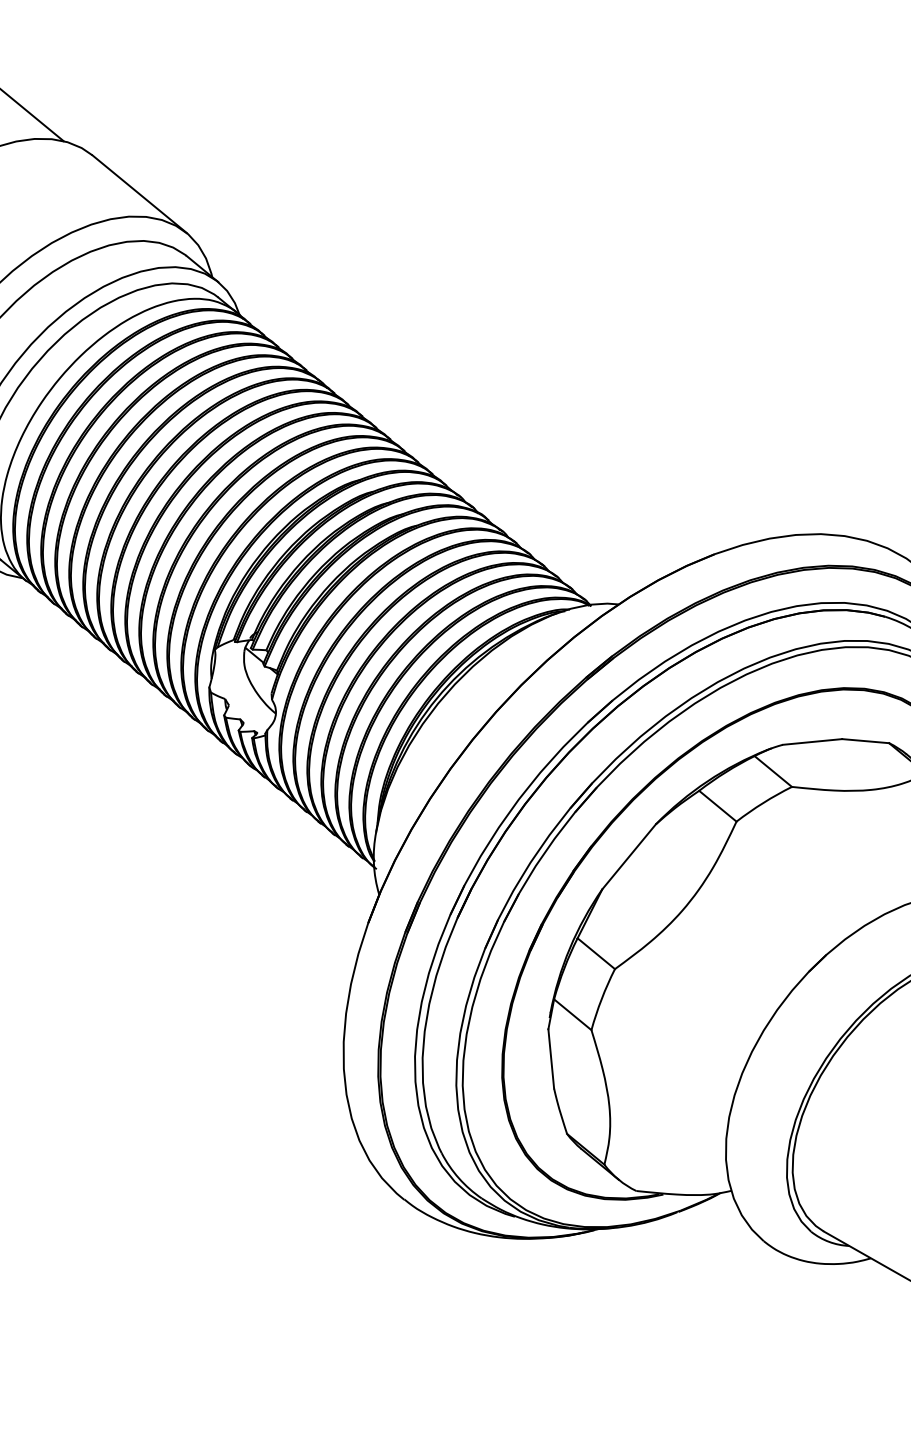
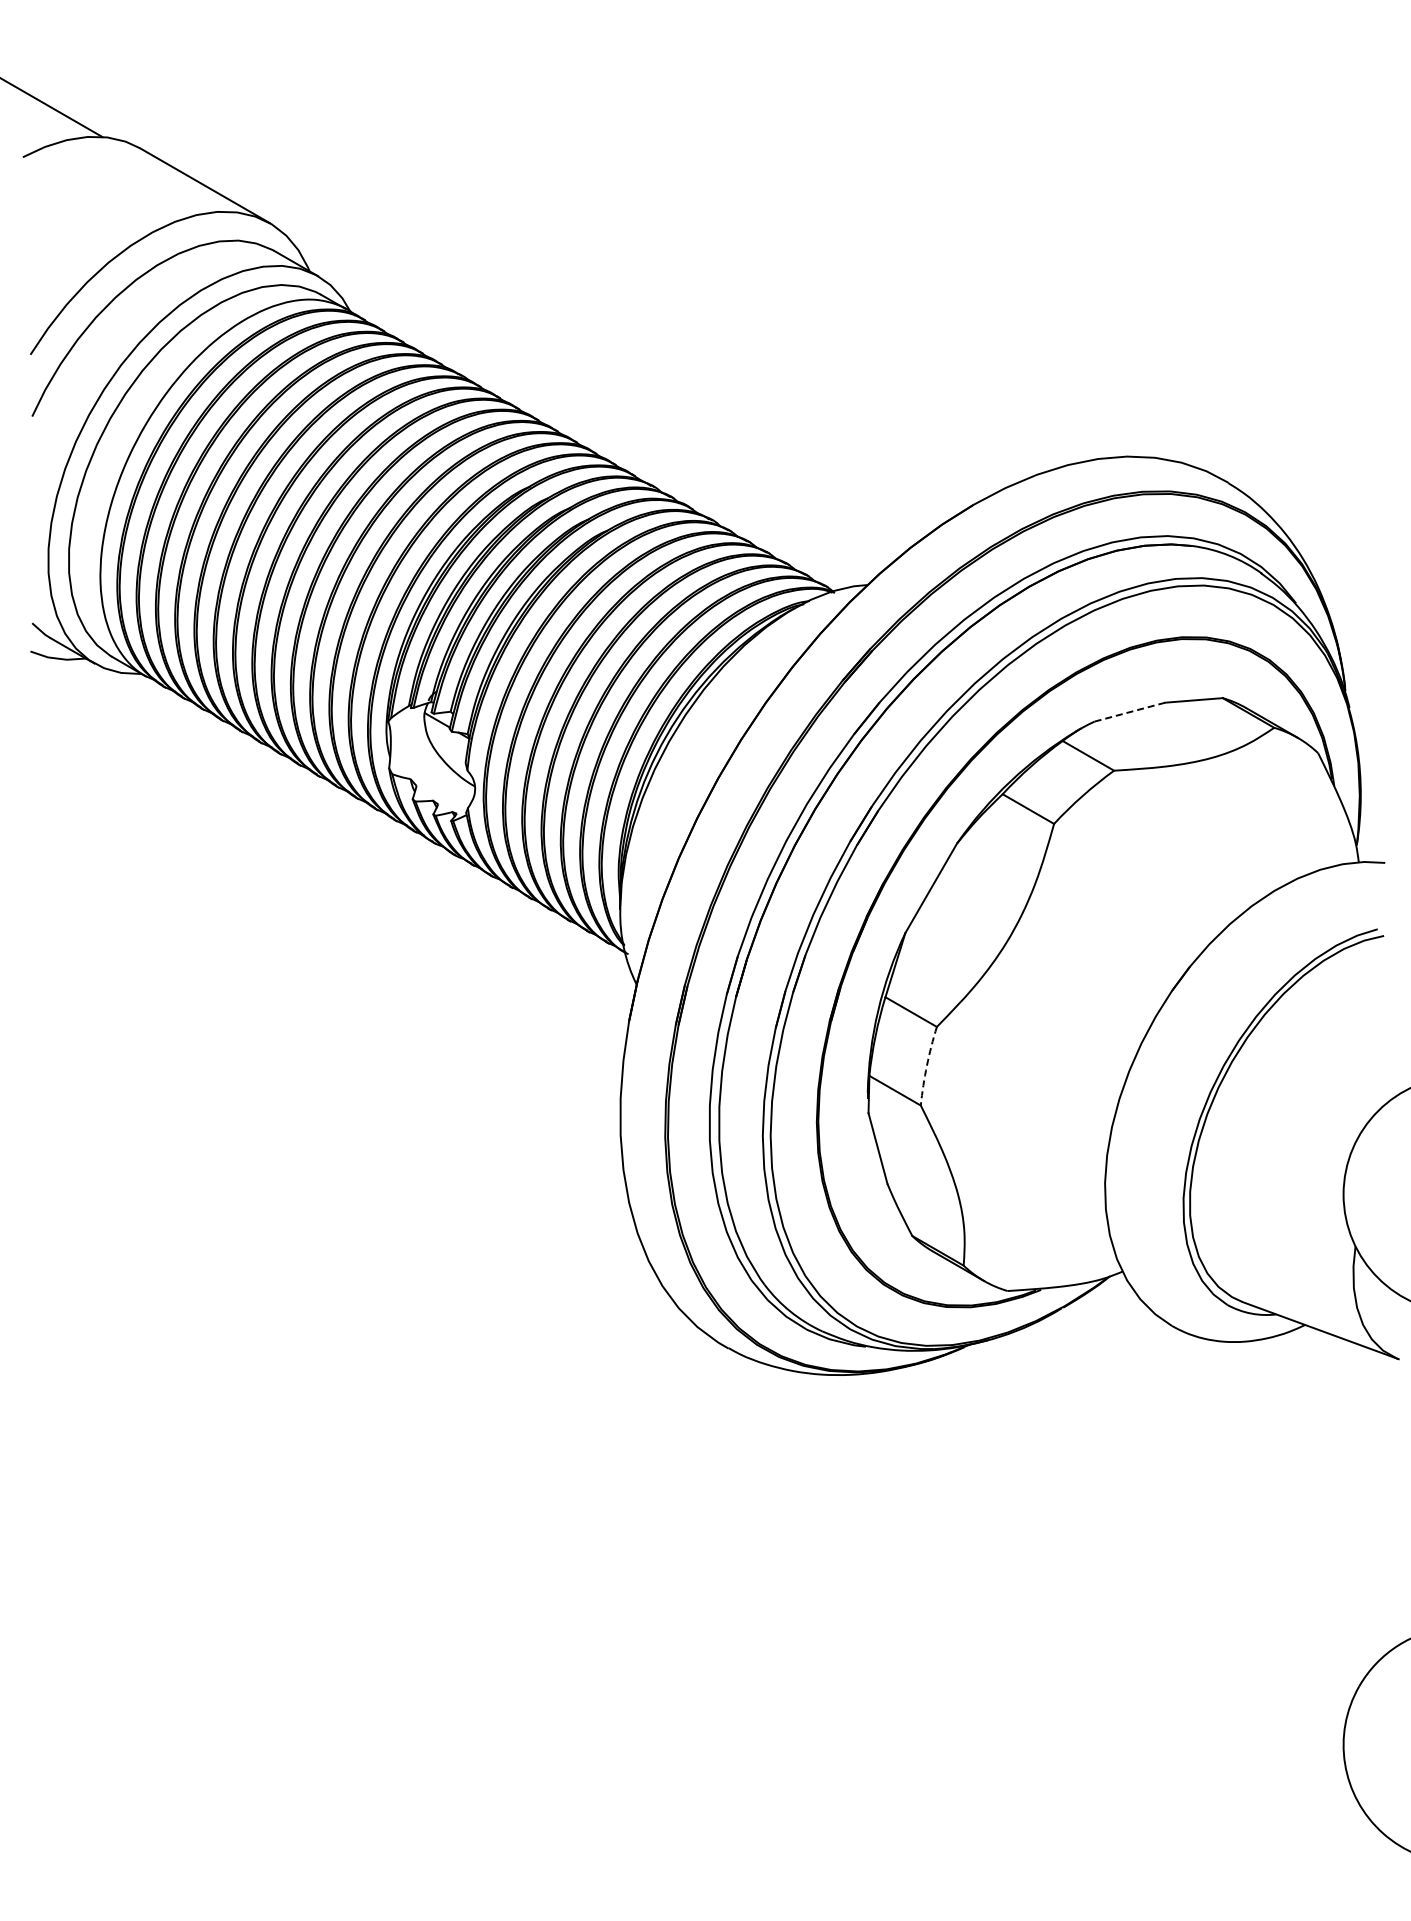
line: (812, 742) -> (1129, 712), solid -> dashed
arc: (601, 998) -> (926, 1065), solid -> dashed

